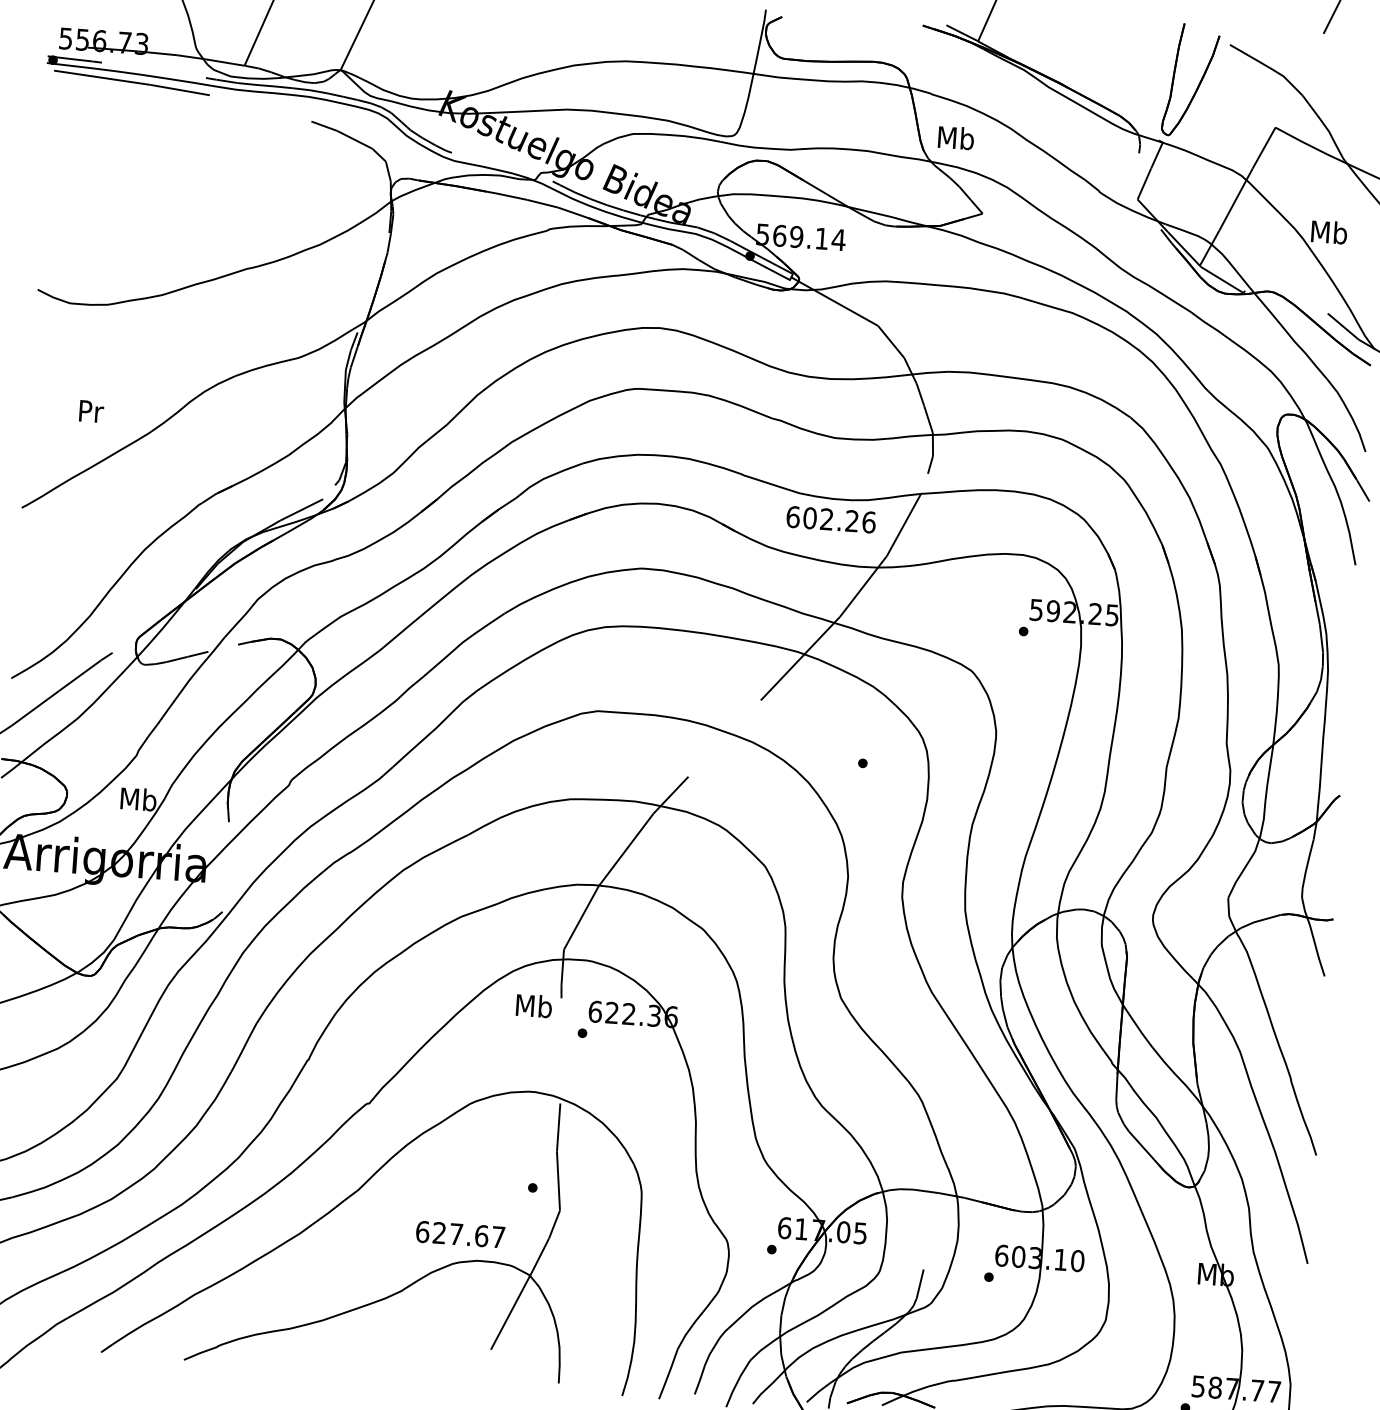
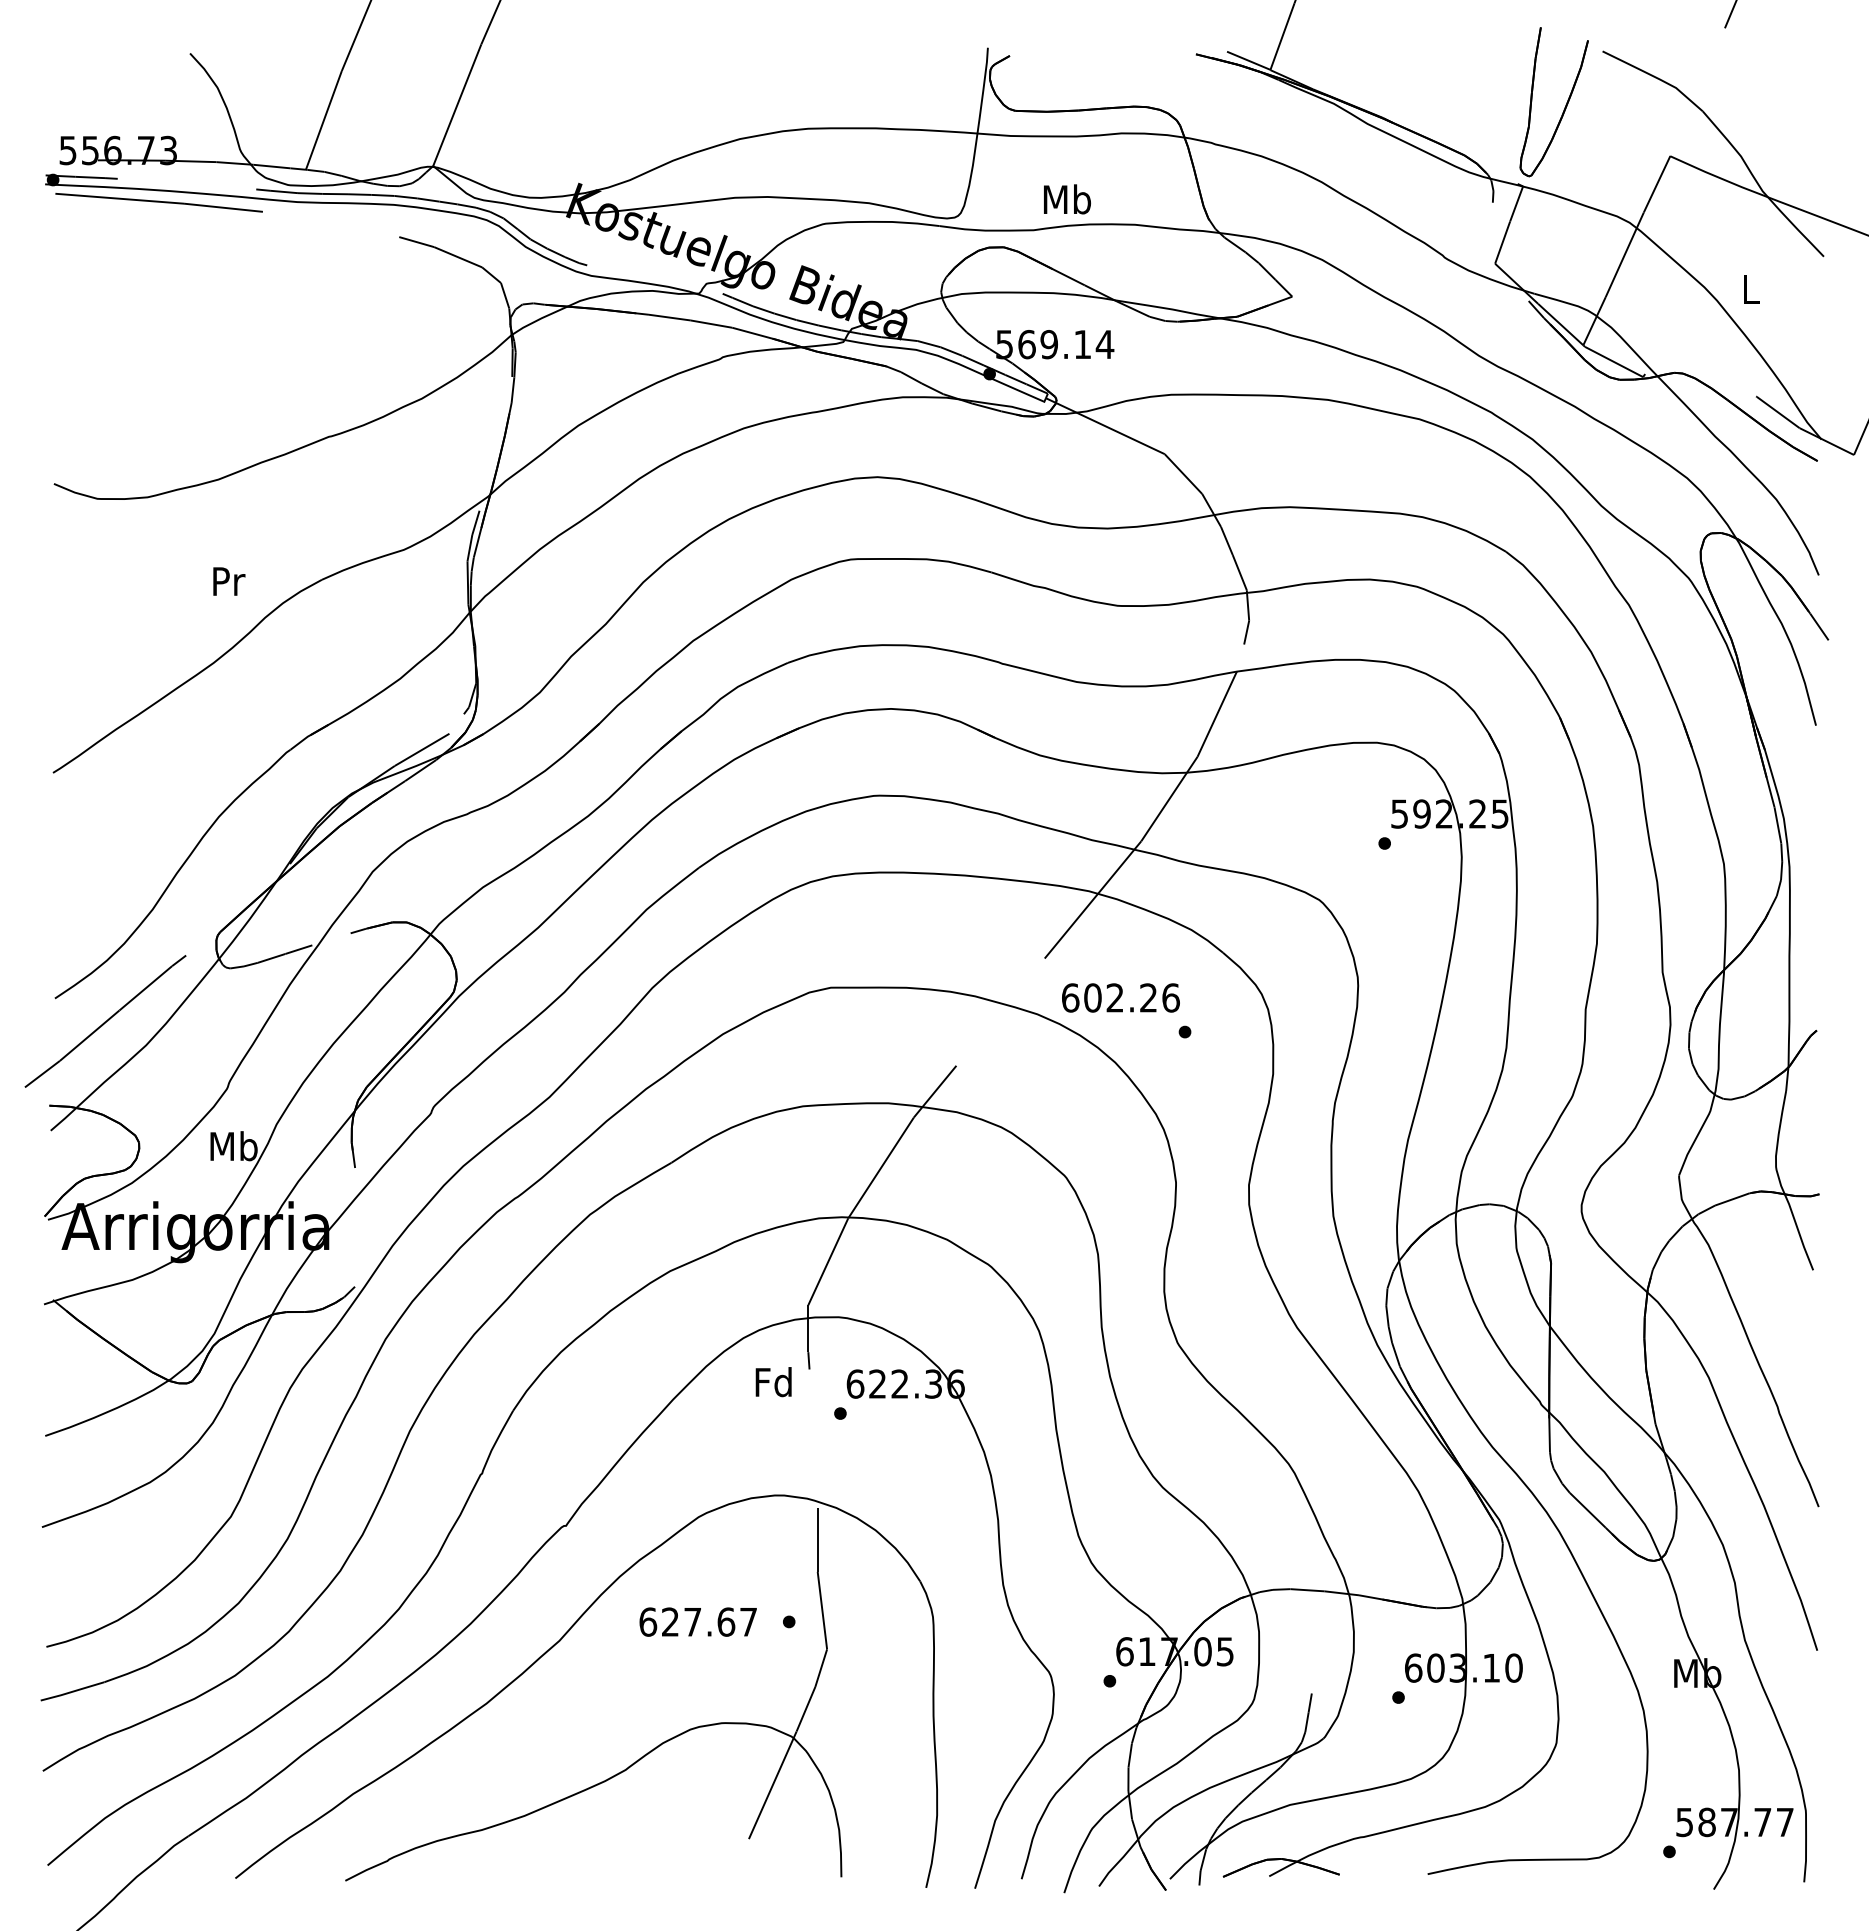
text: (956, 138) -> (1067, 199), moved
text: (1329, 232) -> (1750, 289), Mb -> L
text: (91, 411) -> (229, 581), moved
text: (830, 519) -> (1120, 997), moved
text: (533, 1006) -> (773, 1382), Mb -> Fd
text: (459, 1234) -> (697, 1621), moved

